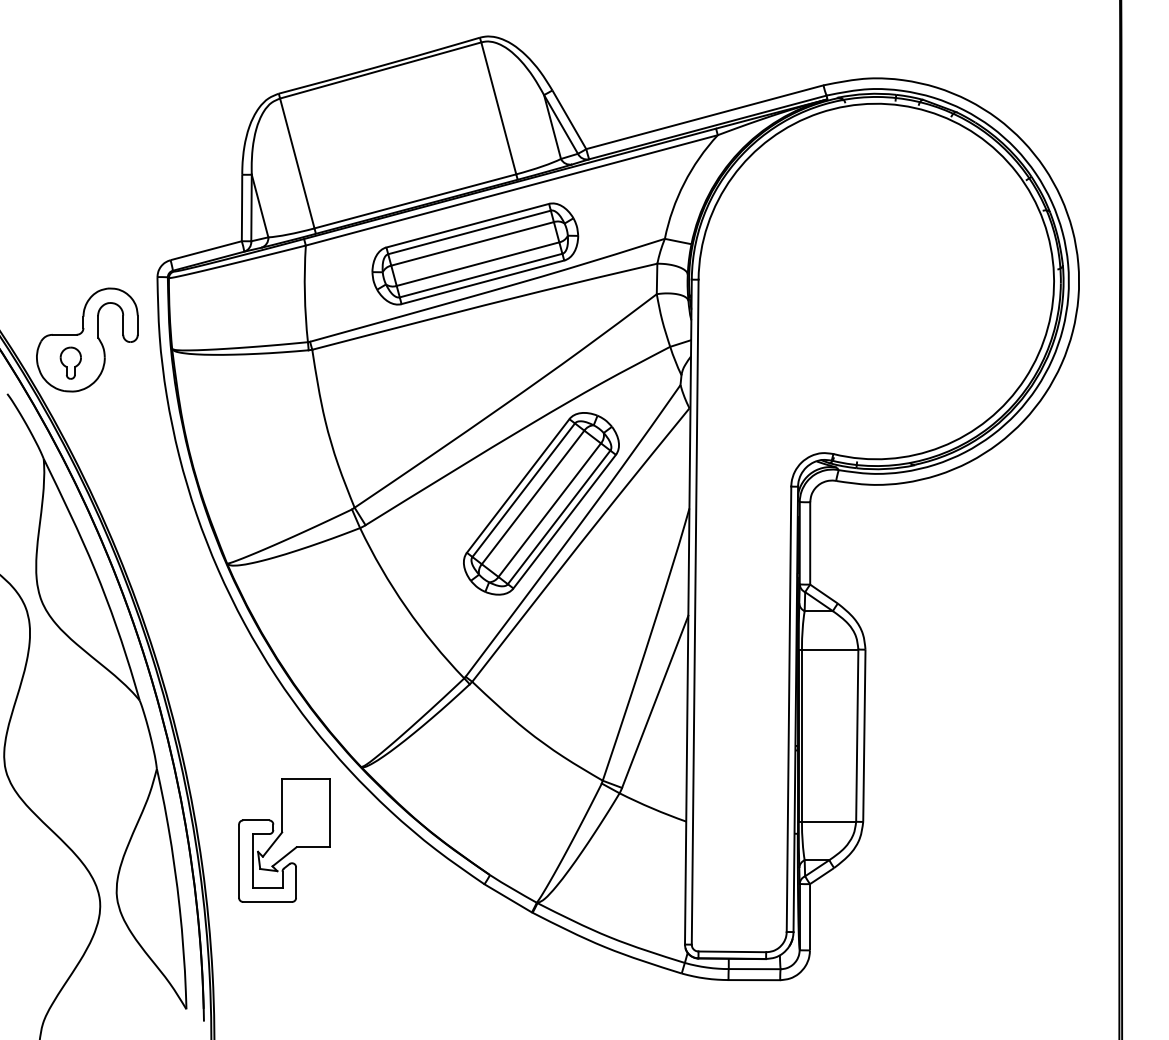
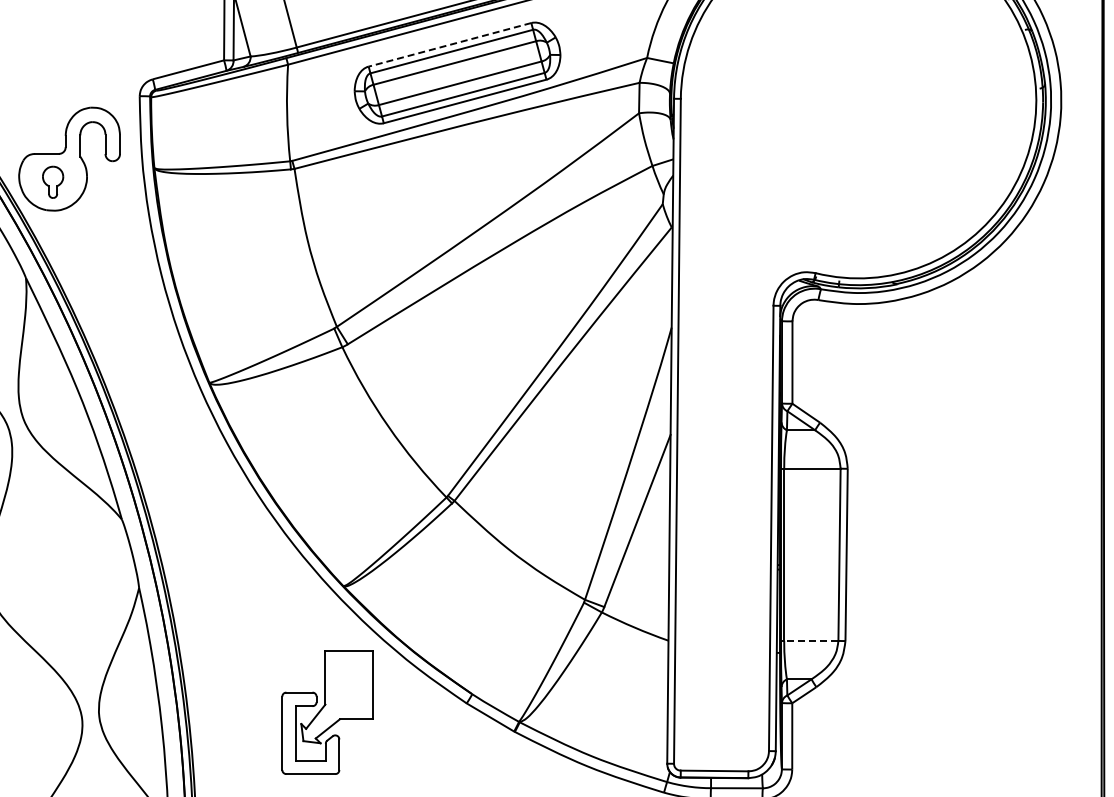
line: (467, 225) -> (449, 44), solid -> dashed
part: (541, 503) -> (523, 322), removed
line: (828, 821) -> (810, 640), solid -> dashed
part: (284, 840) -> (327, 712), moved

